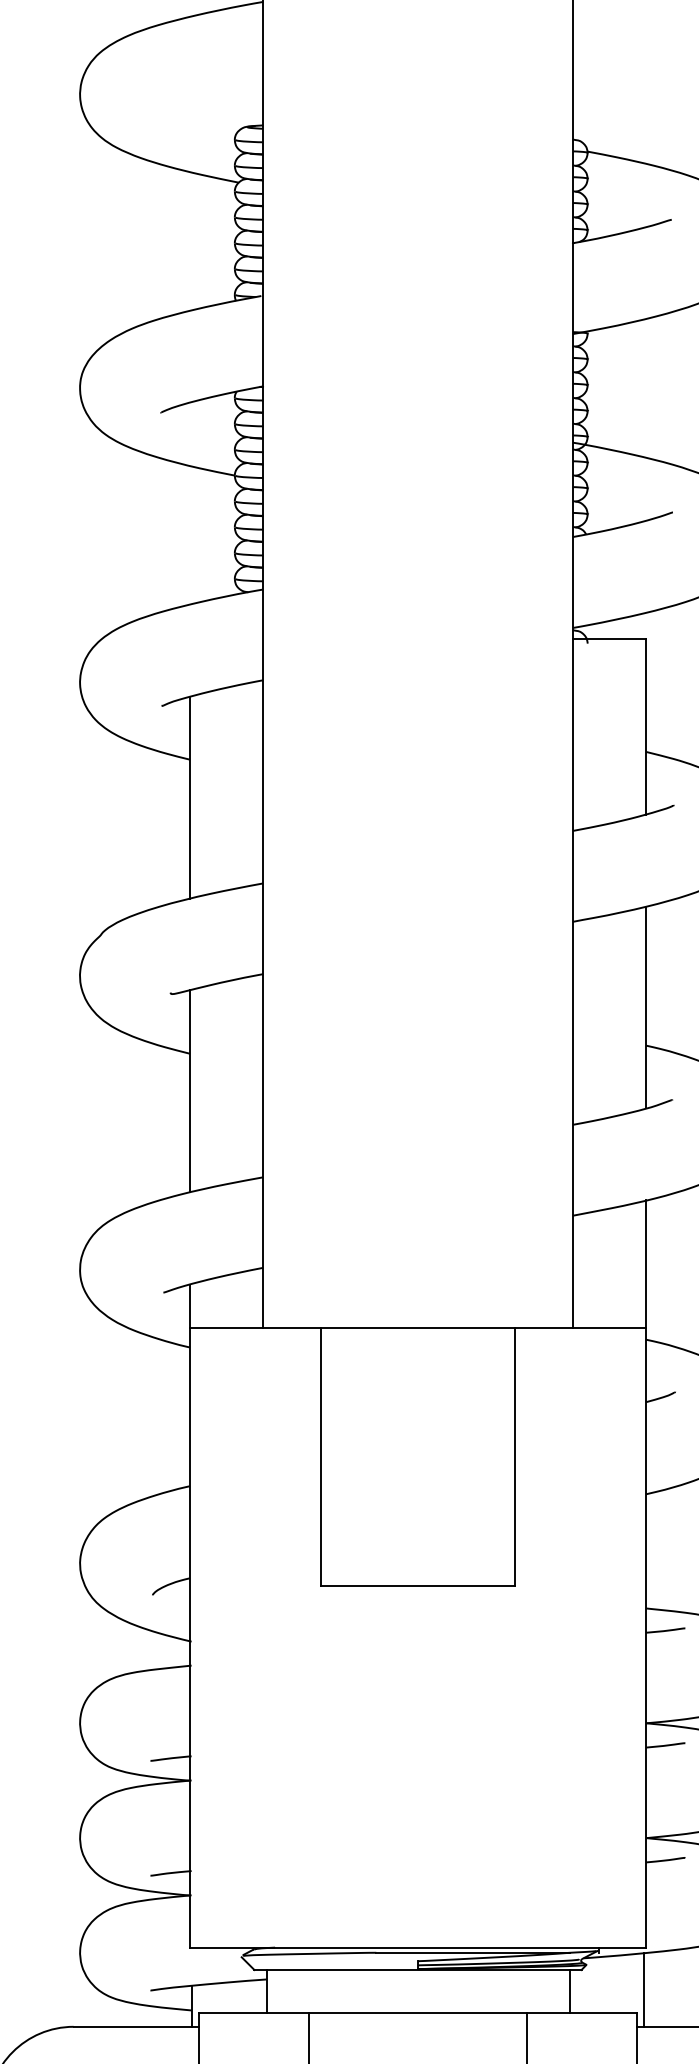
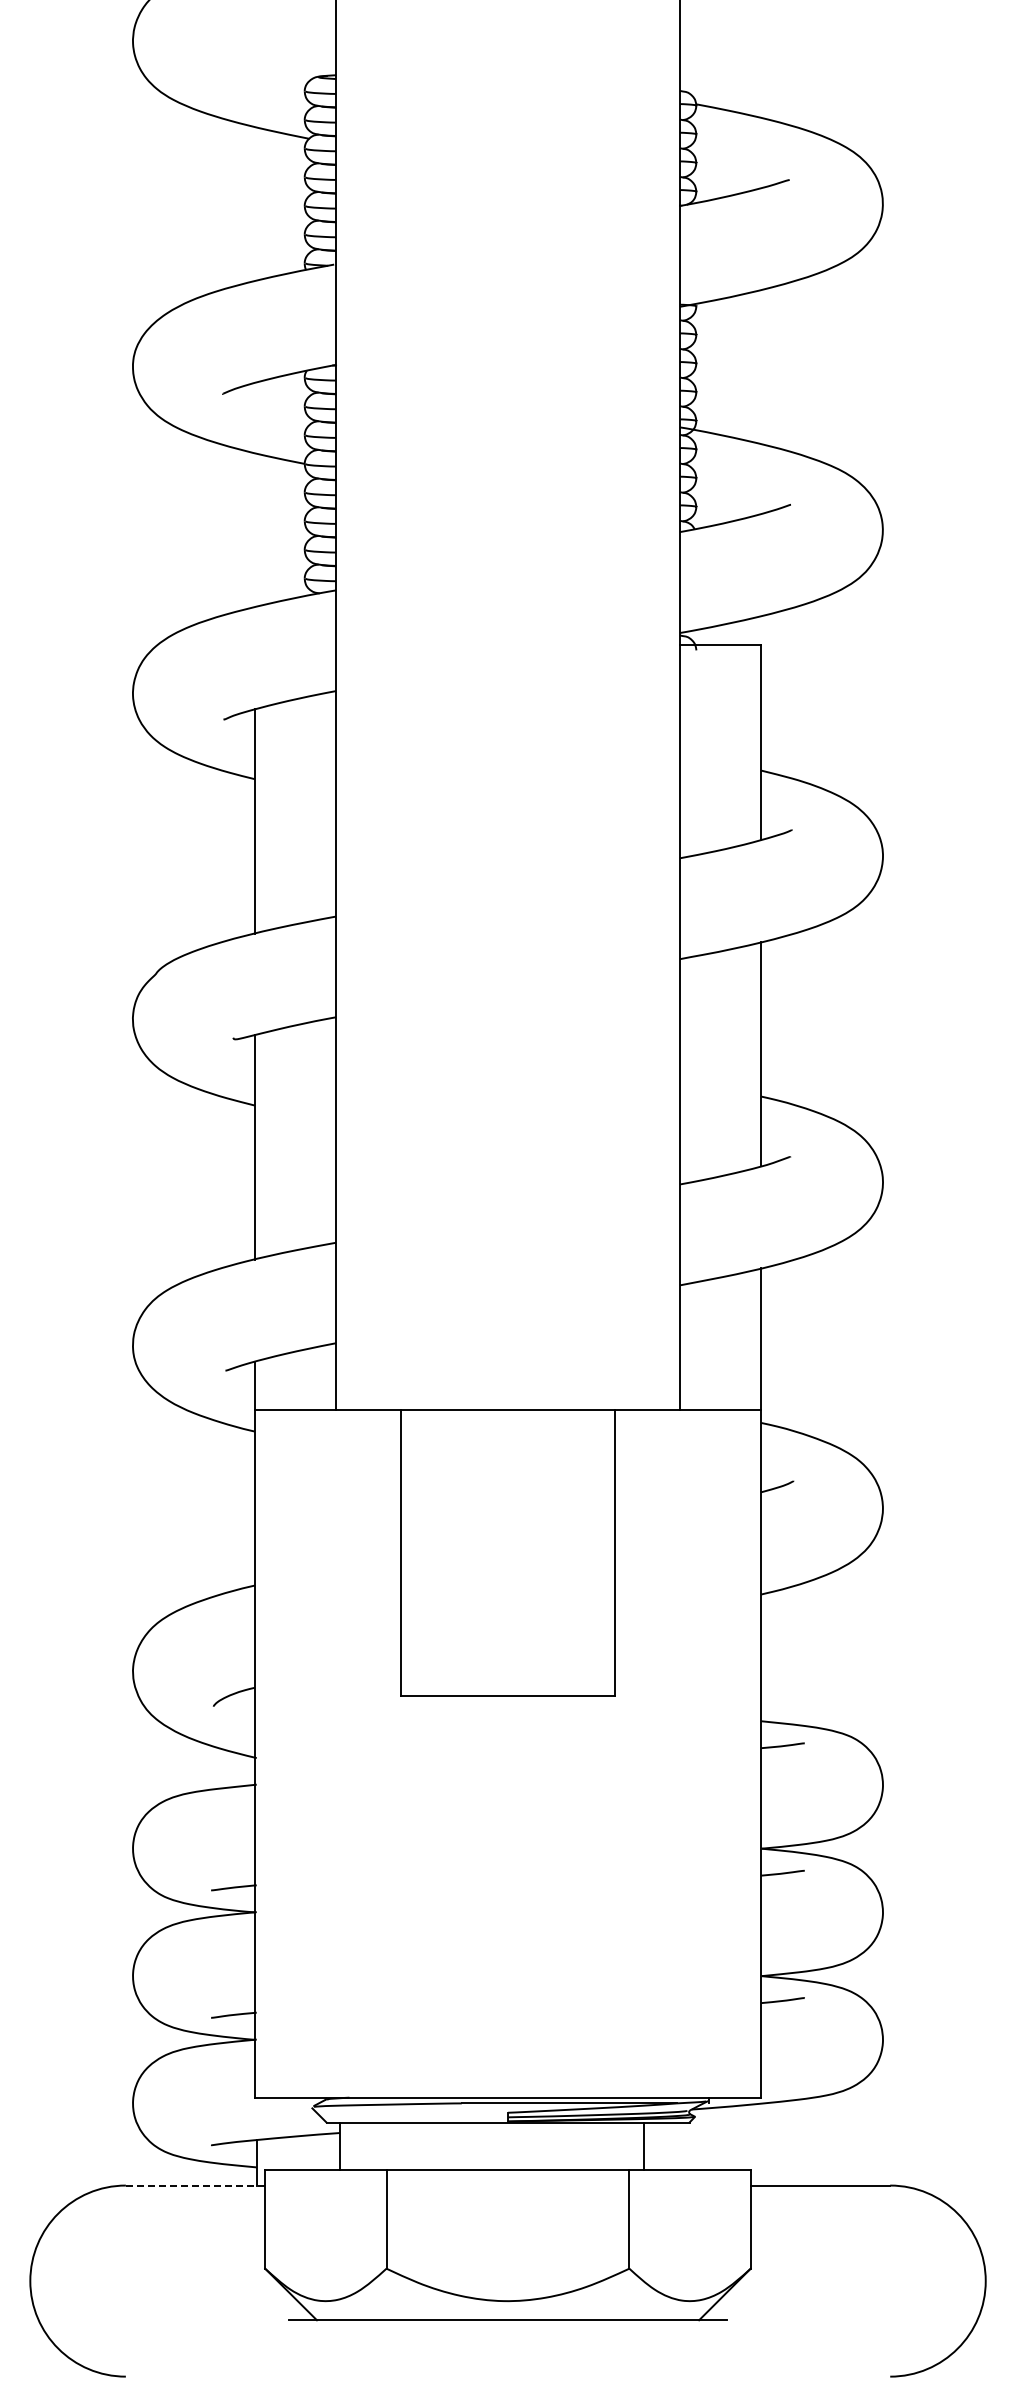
line: (644, 1989) -> (759, 2144), removed
line: (569, 1991) -> (644, 2146), moved
line: (136, 2026) -> (195, 2185), solid -> dashed

